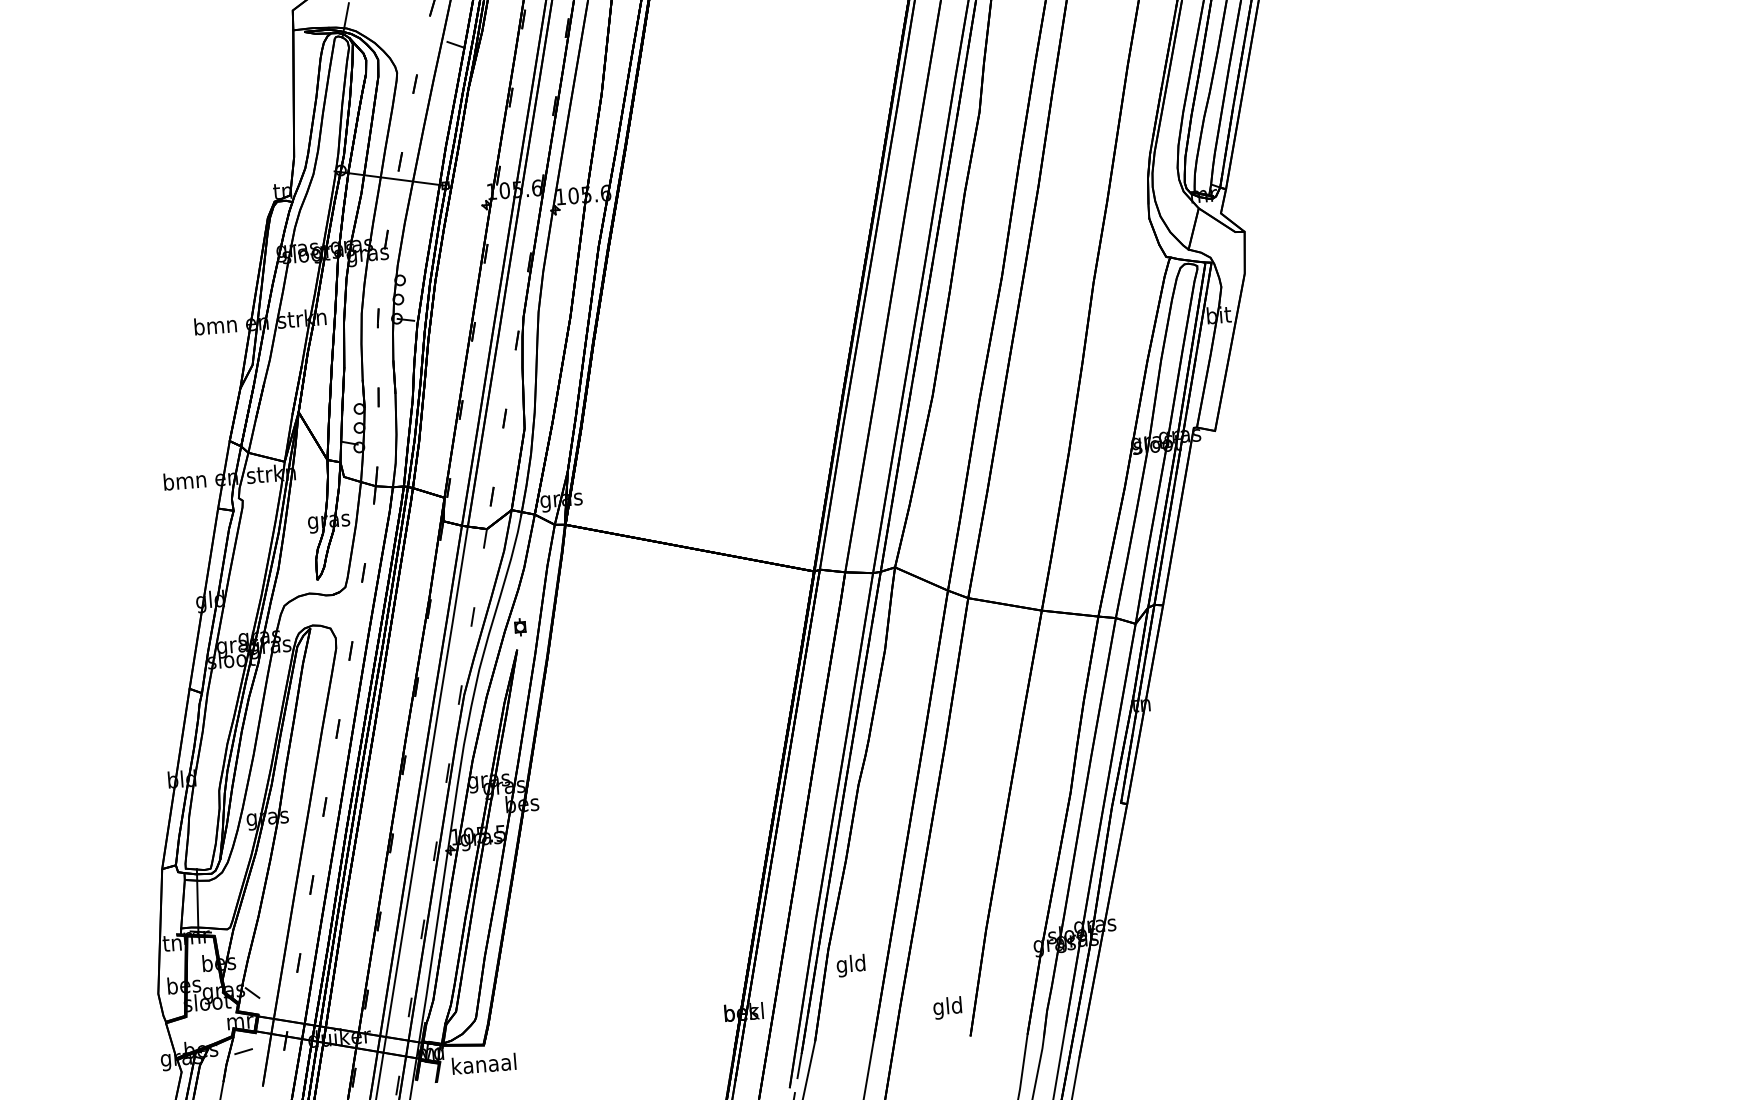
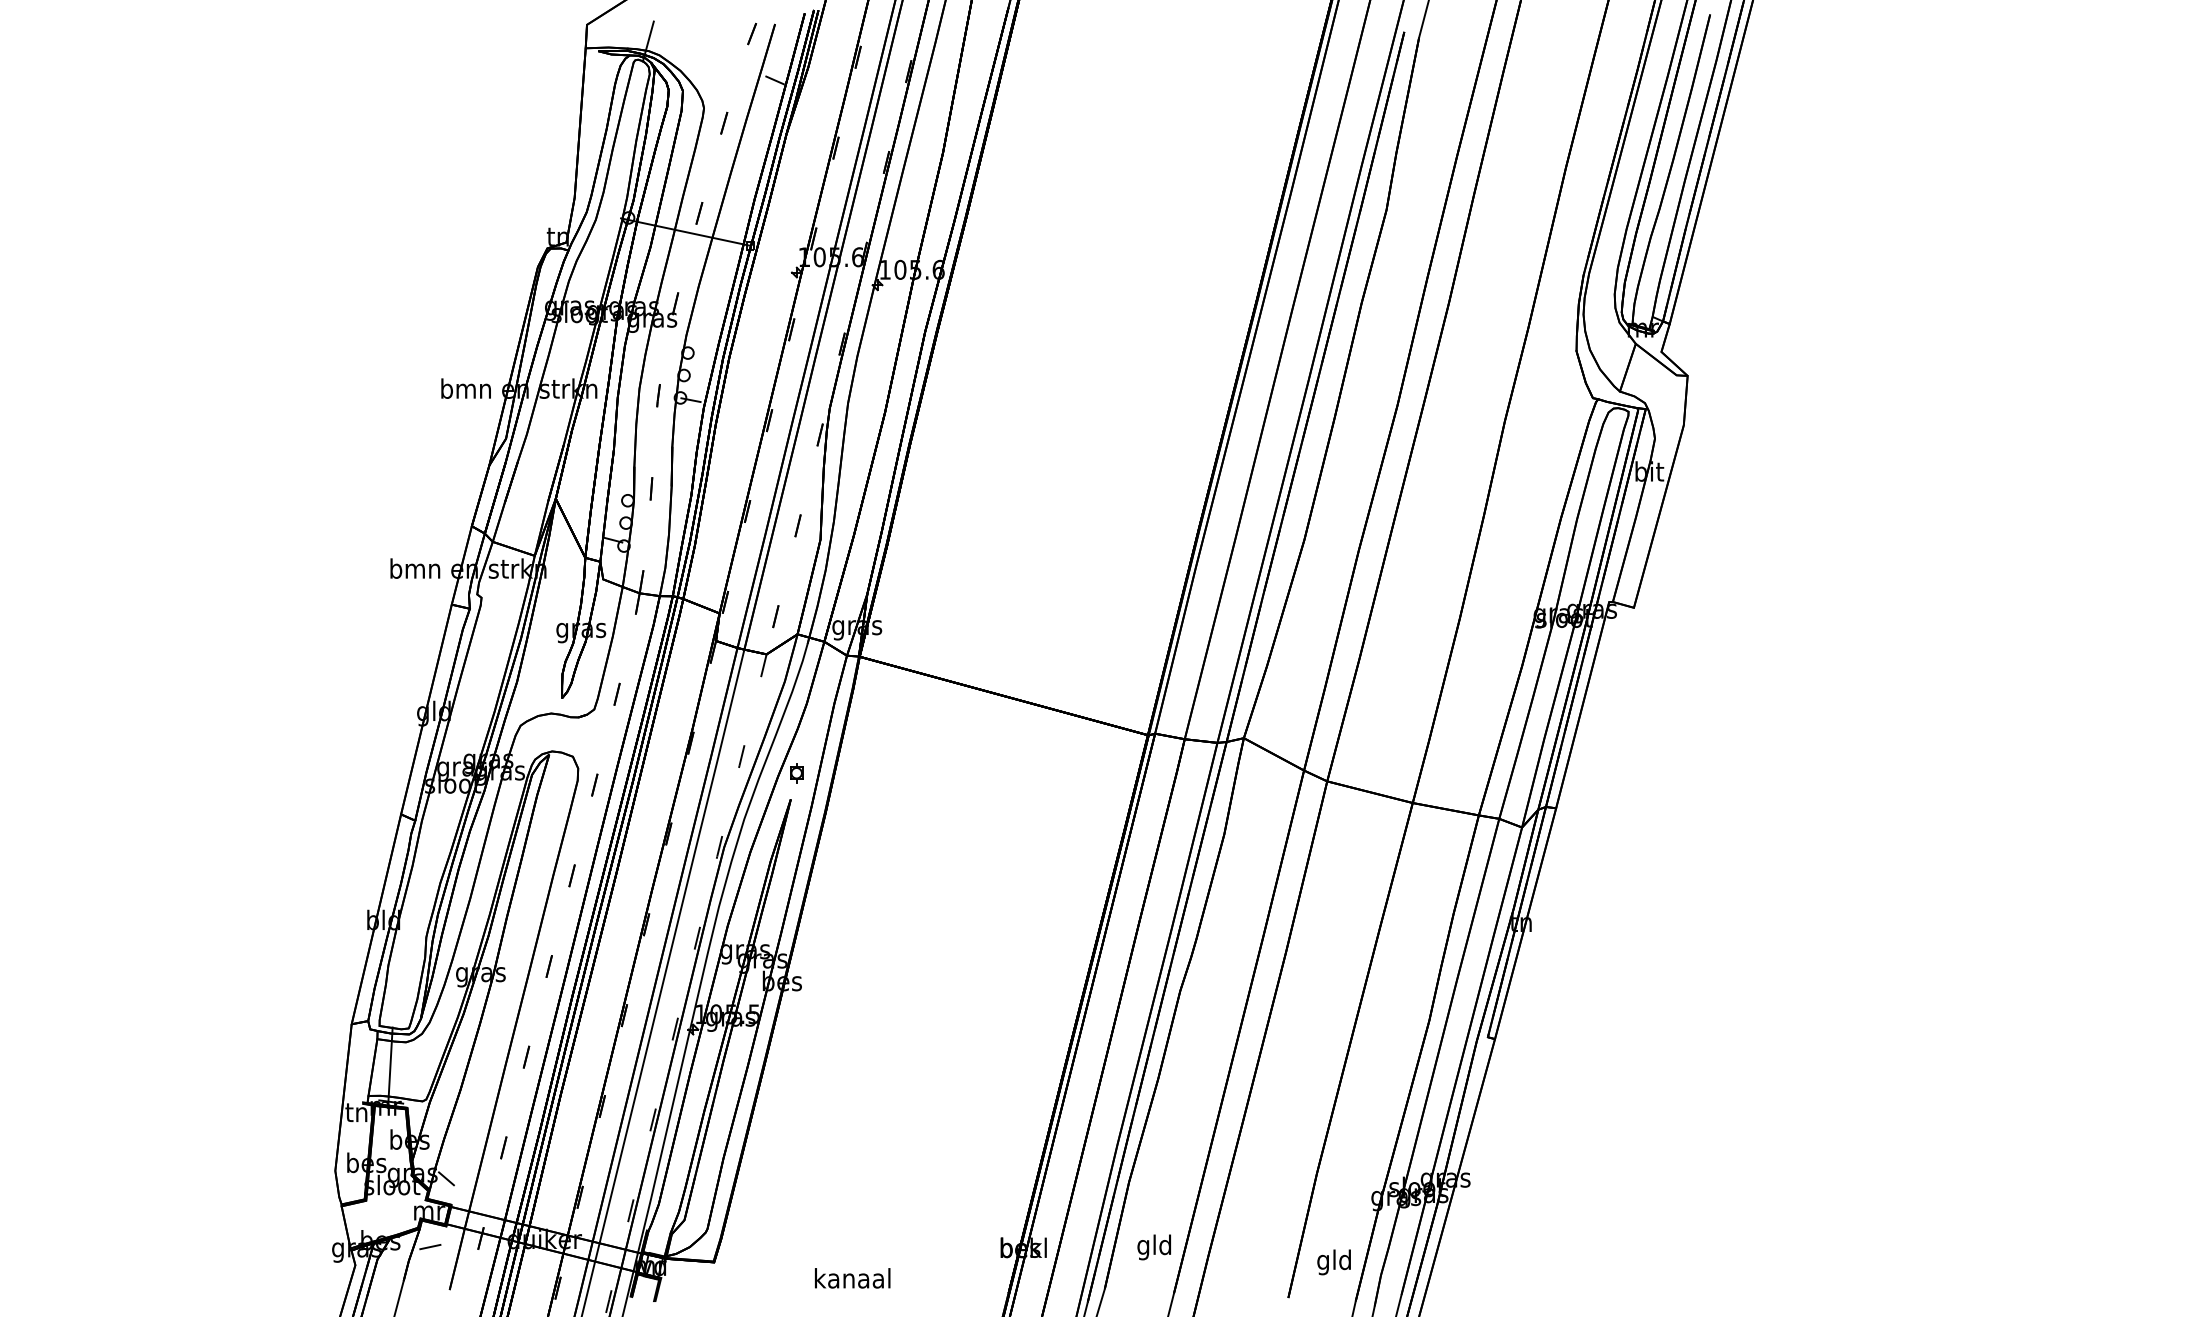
text: (850, 965) -> (1153, 1247), moved
text: (947, 1008) -> (1333, 1262), moved
text: (484, 1064) -> (852, 1278), moved

